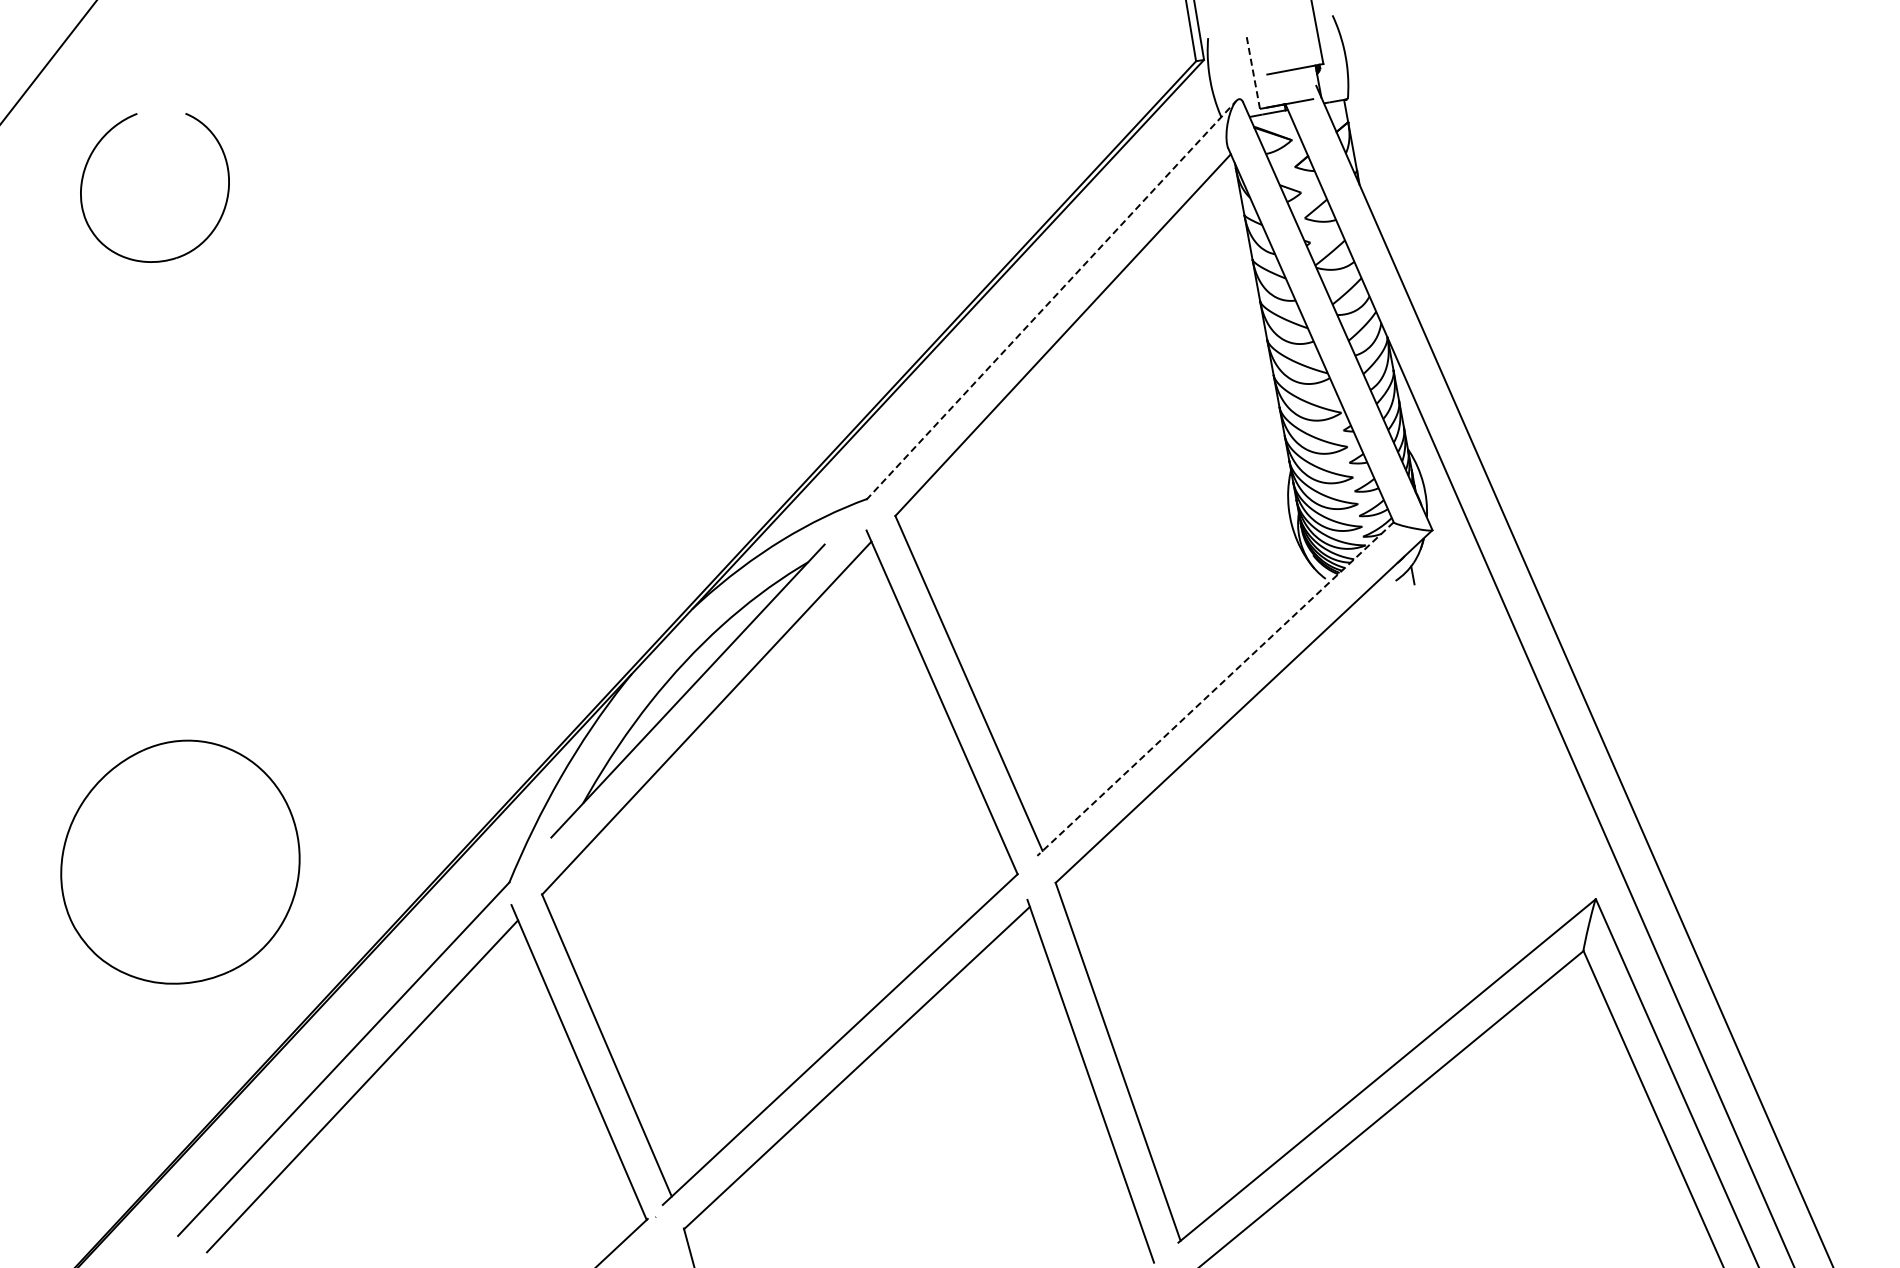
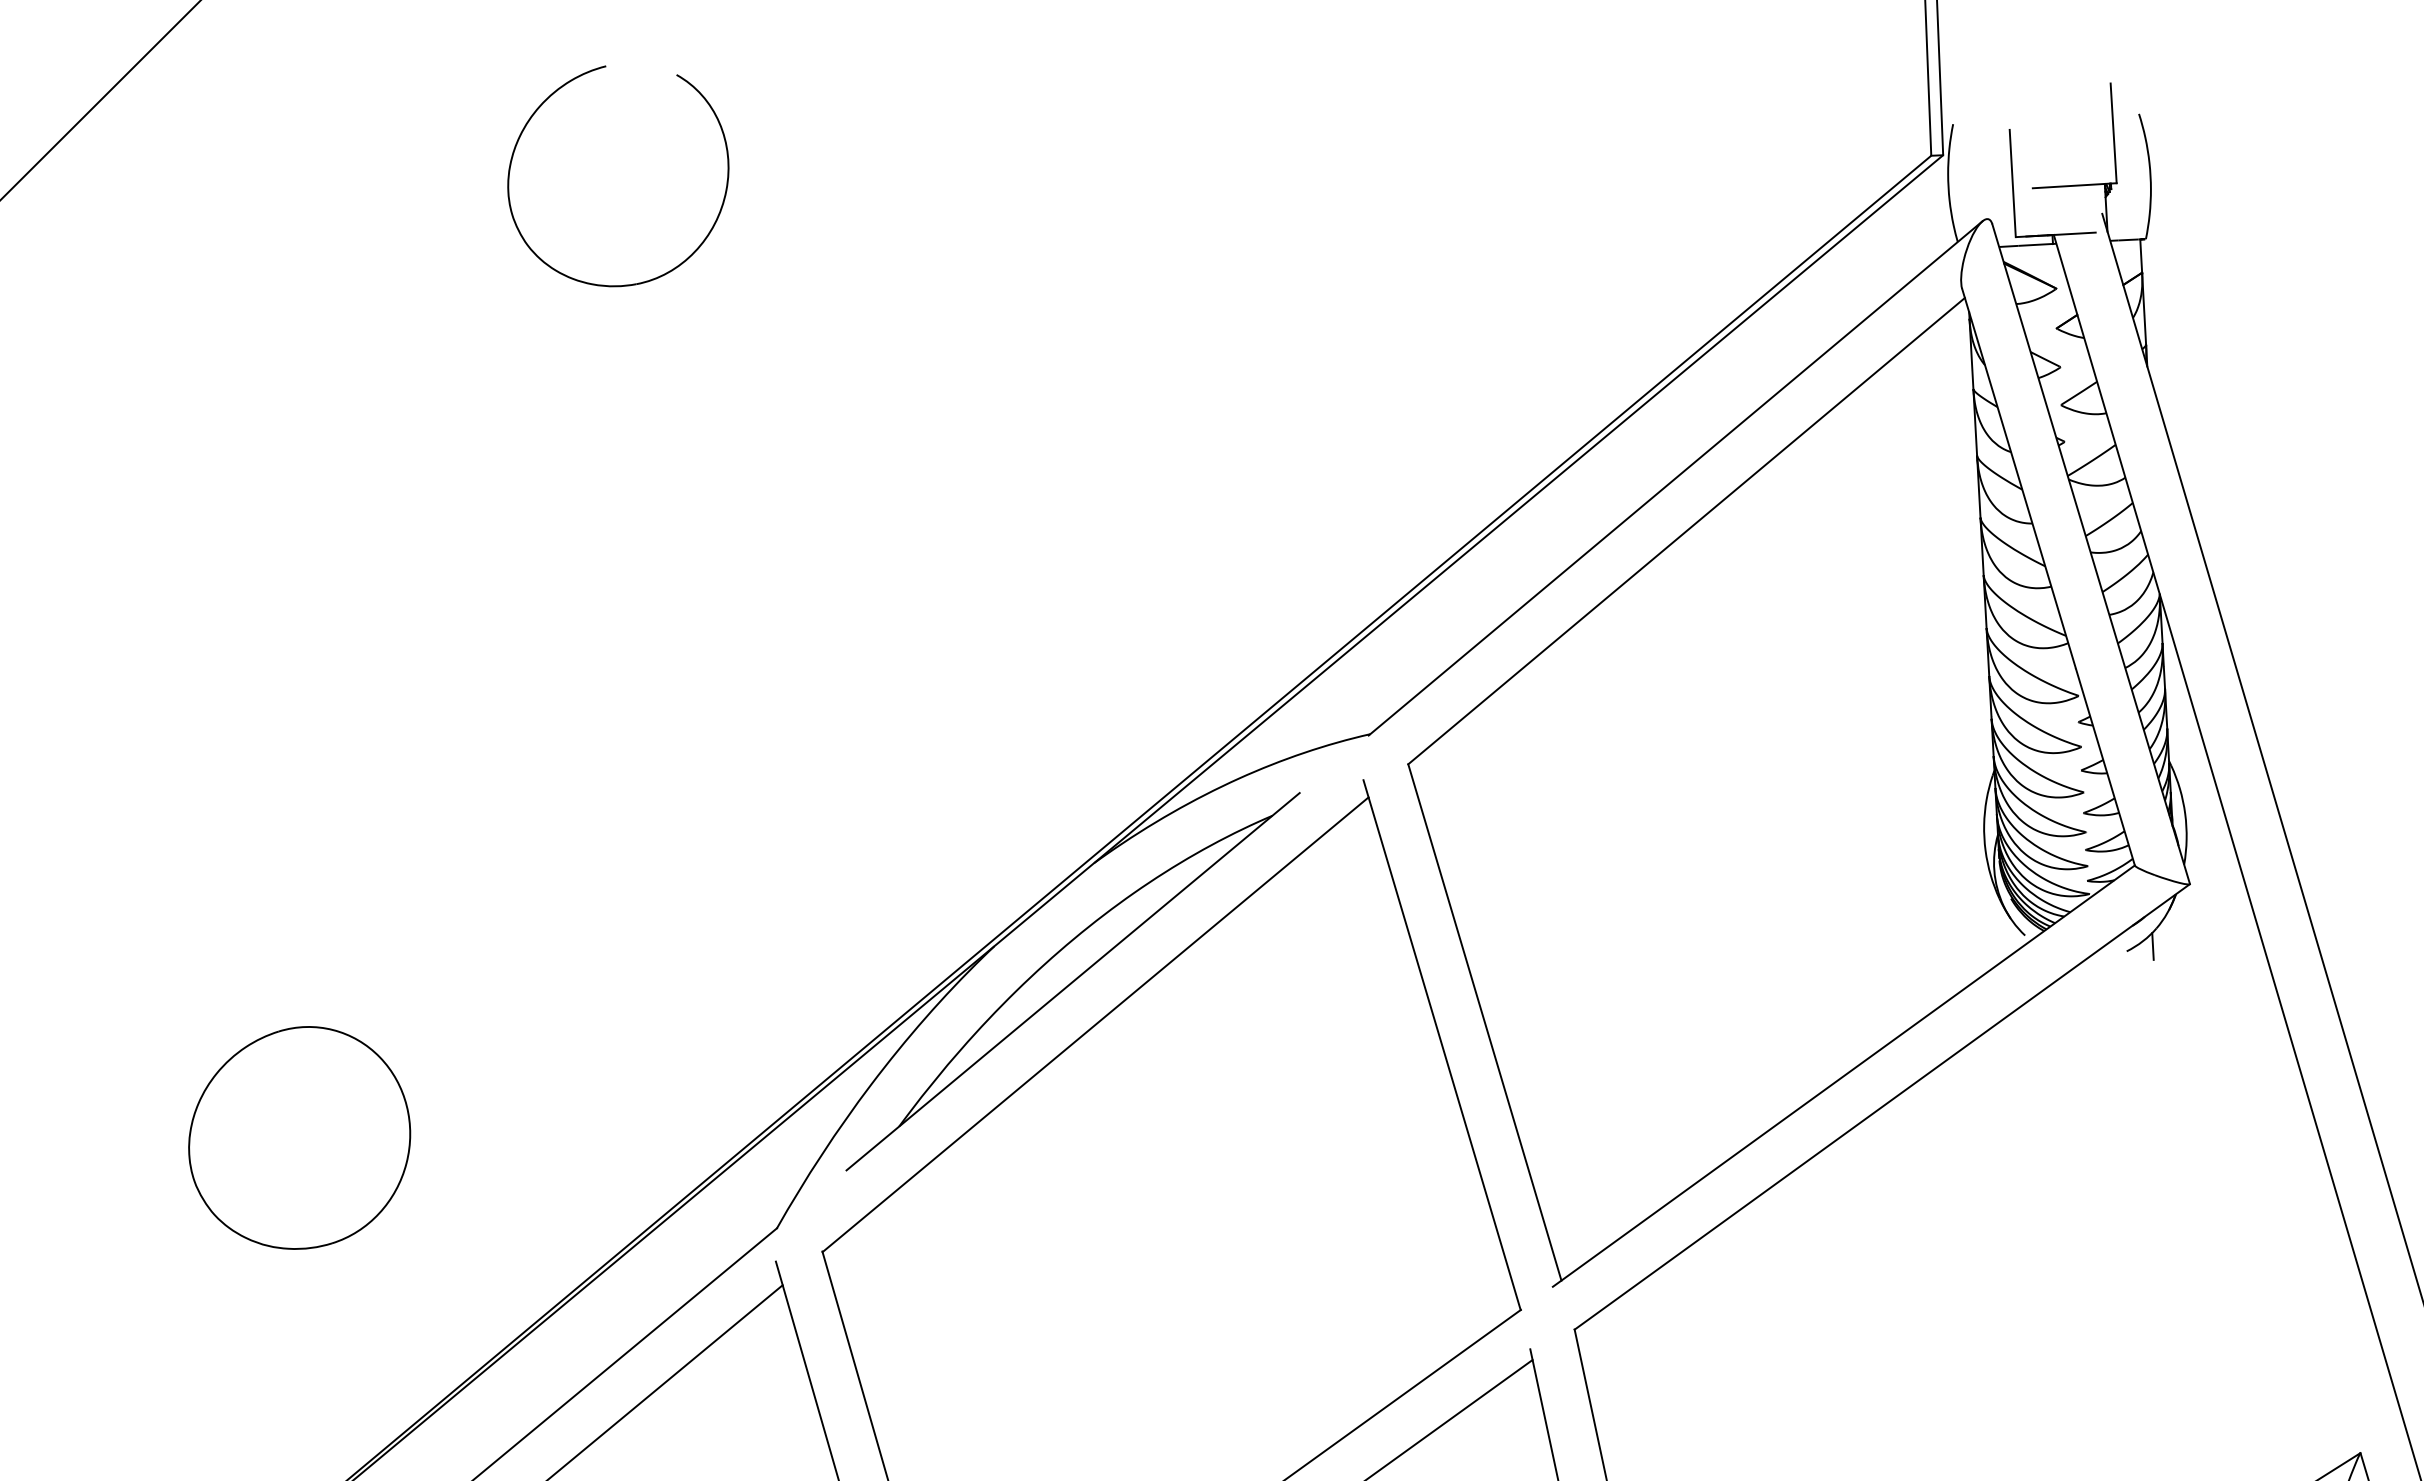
line: (1253, 72) -> (2013, 182), dashed -> solid
part: (95, 149) -> (538, 110), moved
line: (1051, 300) -> (1675, 478), dashed -> solid
line: (1215, 689) -> (1843, 1076), dashed -> solid
part: (179, 861) -> (299, 1136), size x0.62

